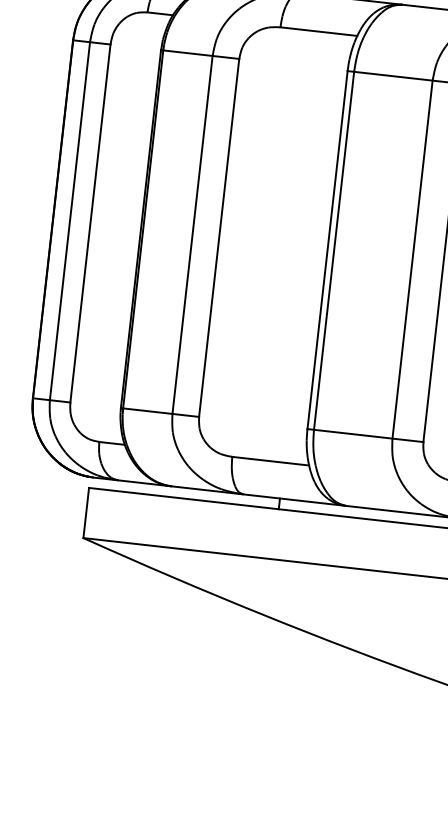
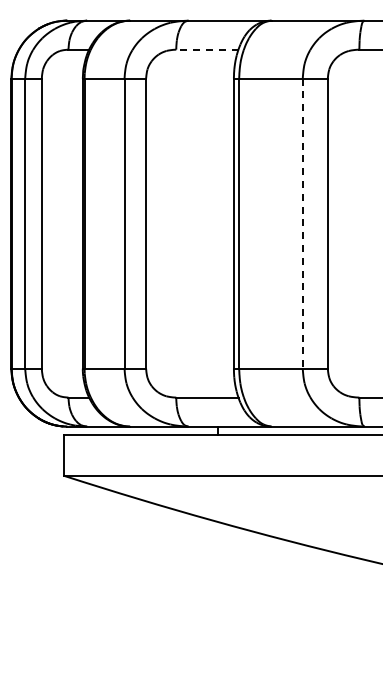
line: (317, 31) -> (206, 49), solid -> dashed
line: (412, 260) -> (302, 224), solid -> dashed

